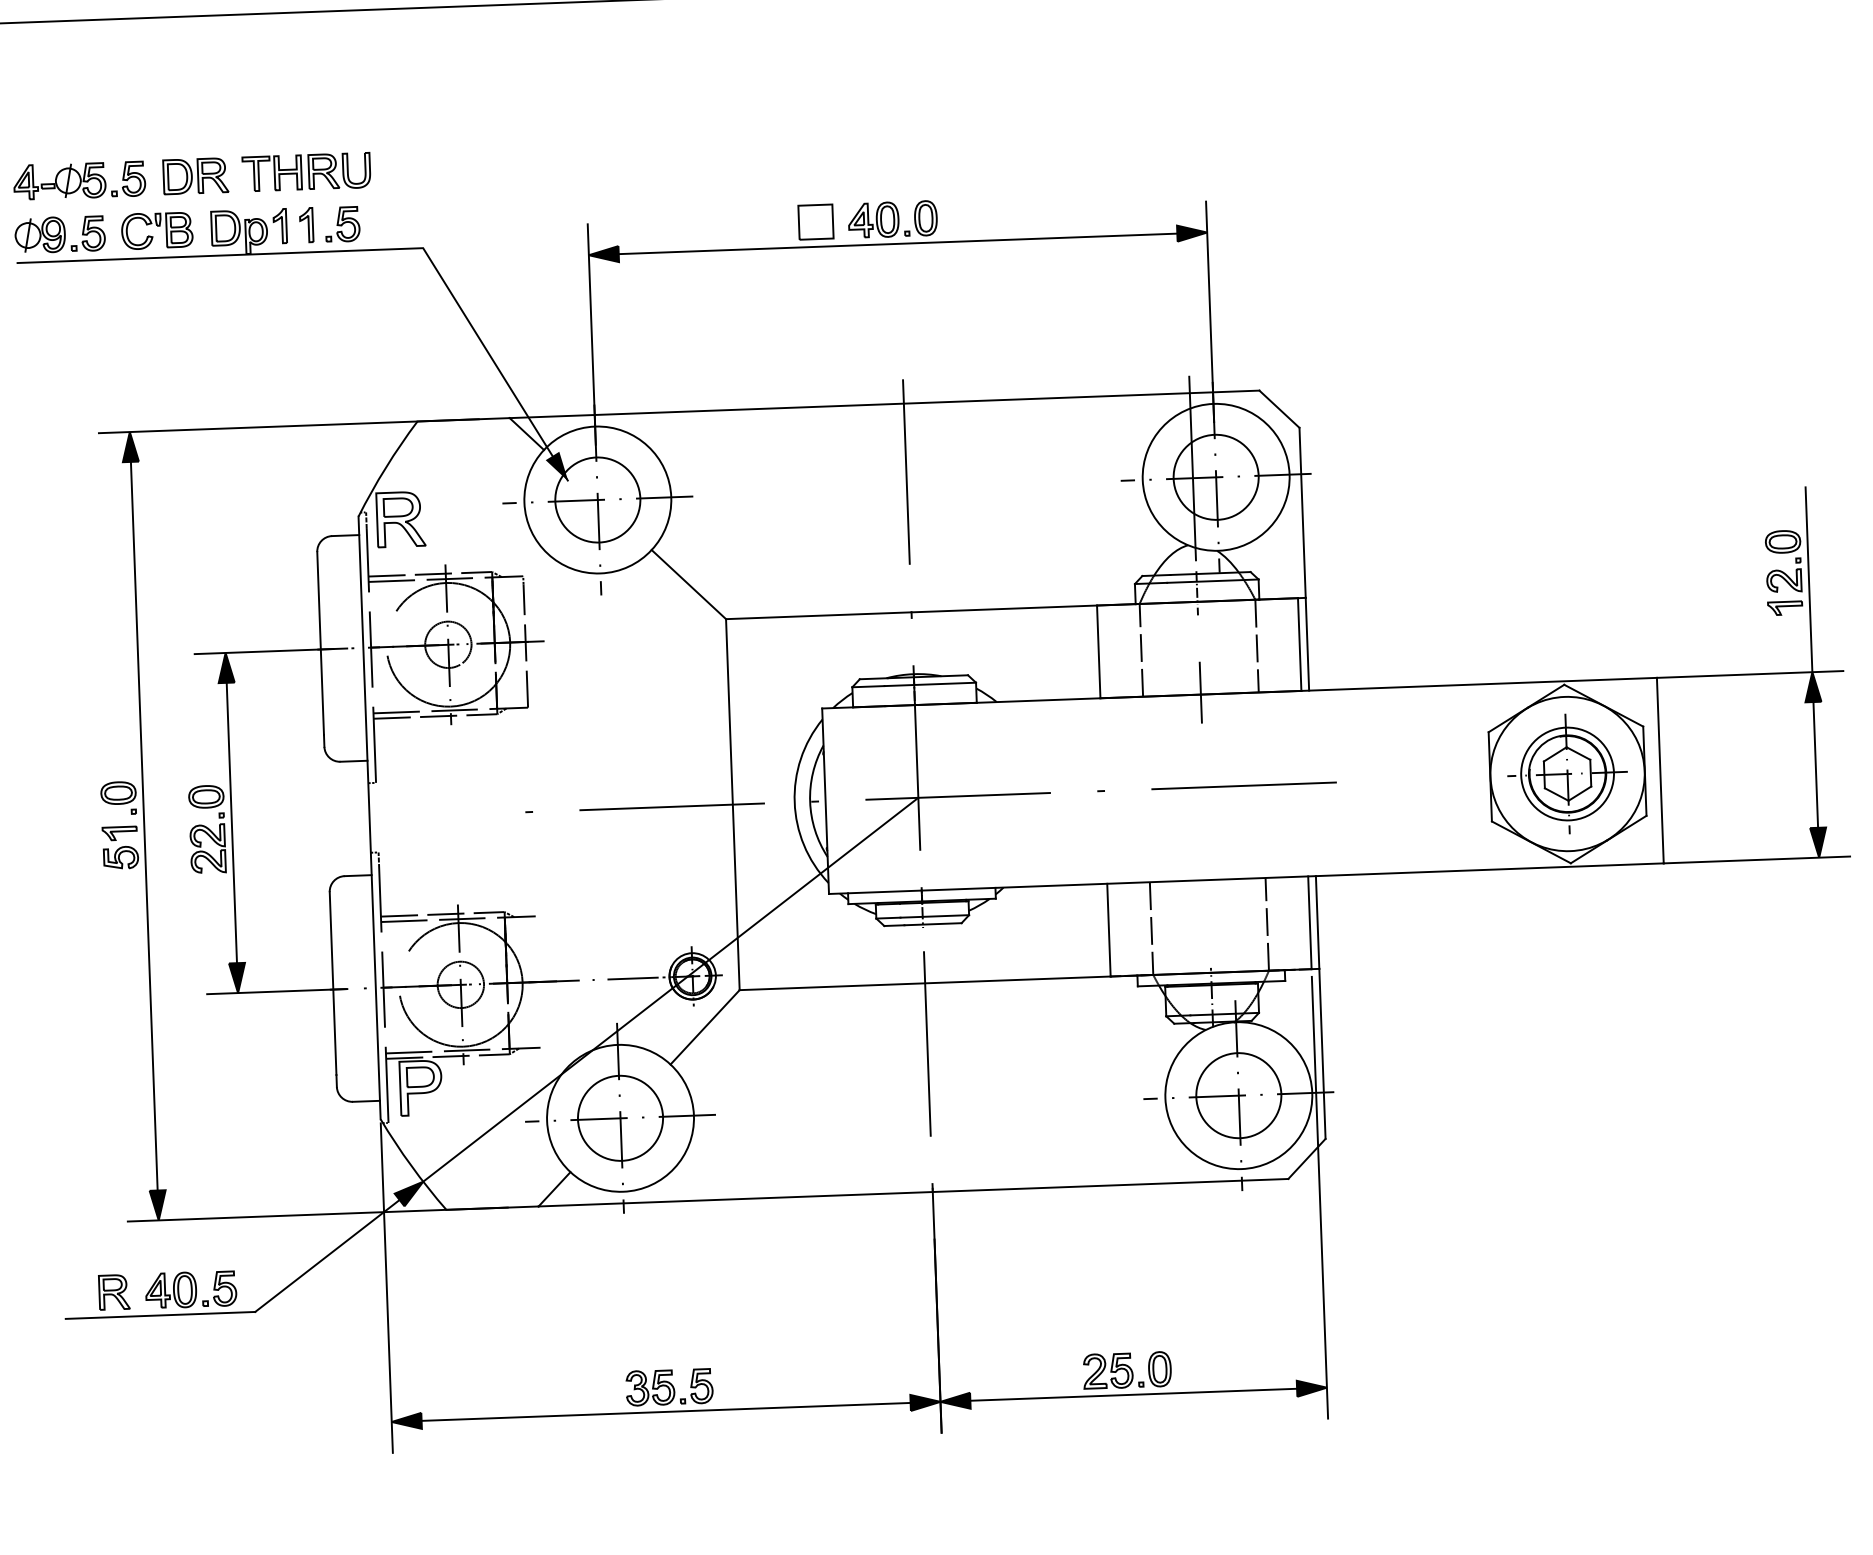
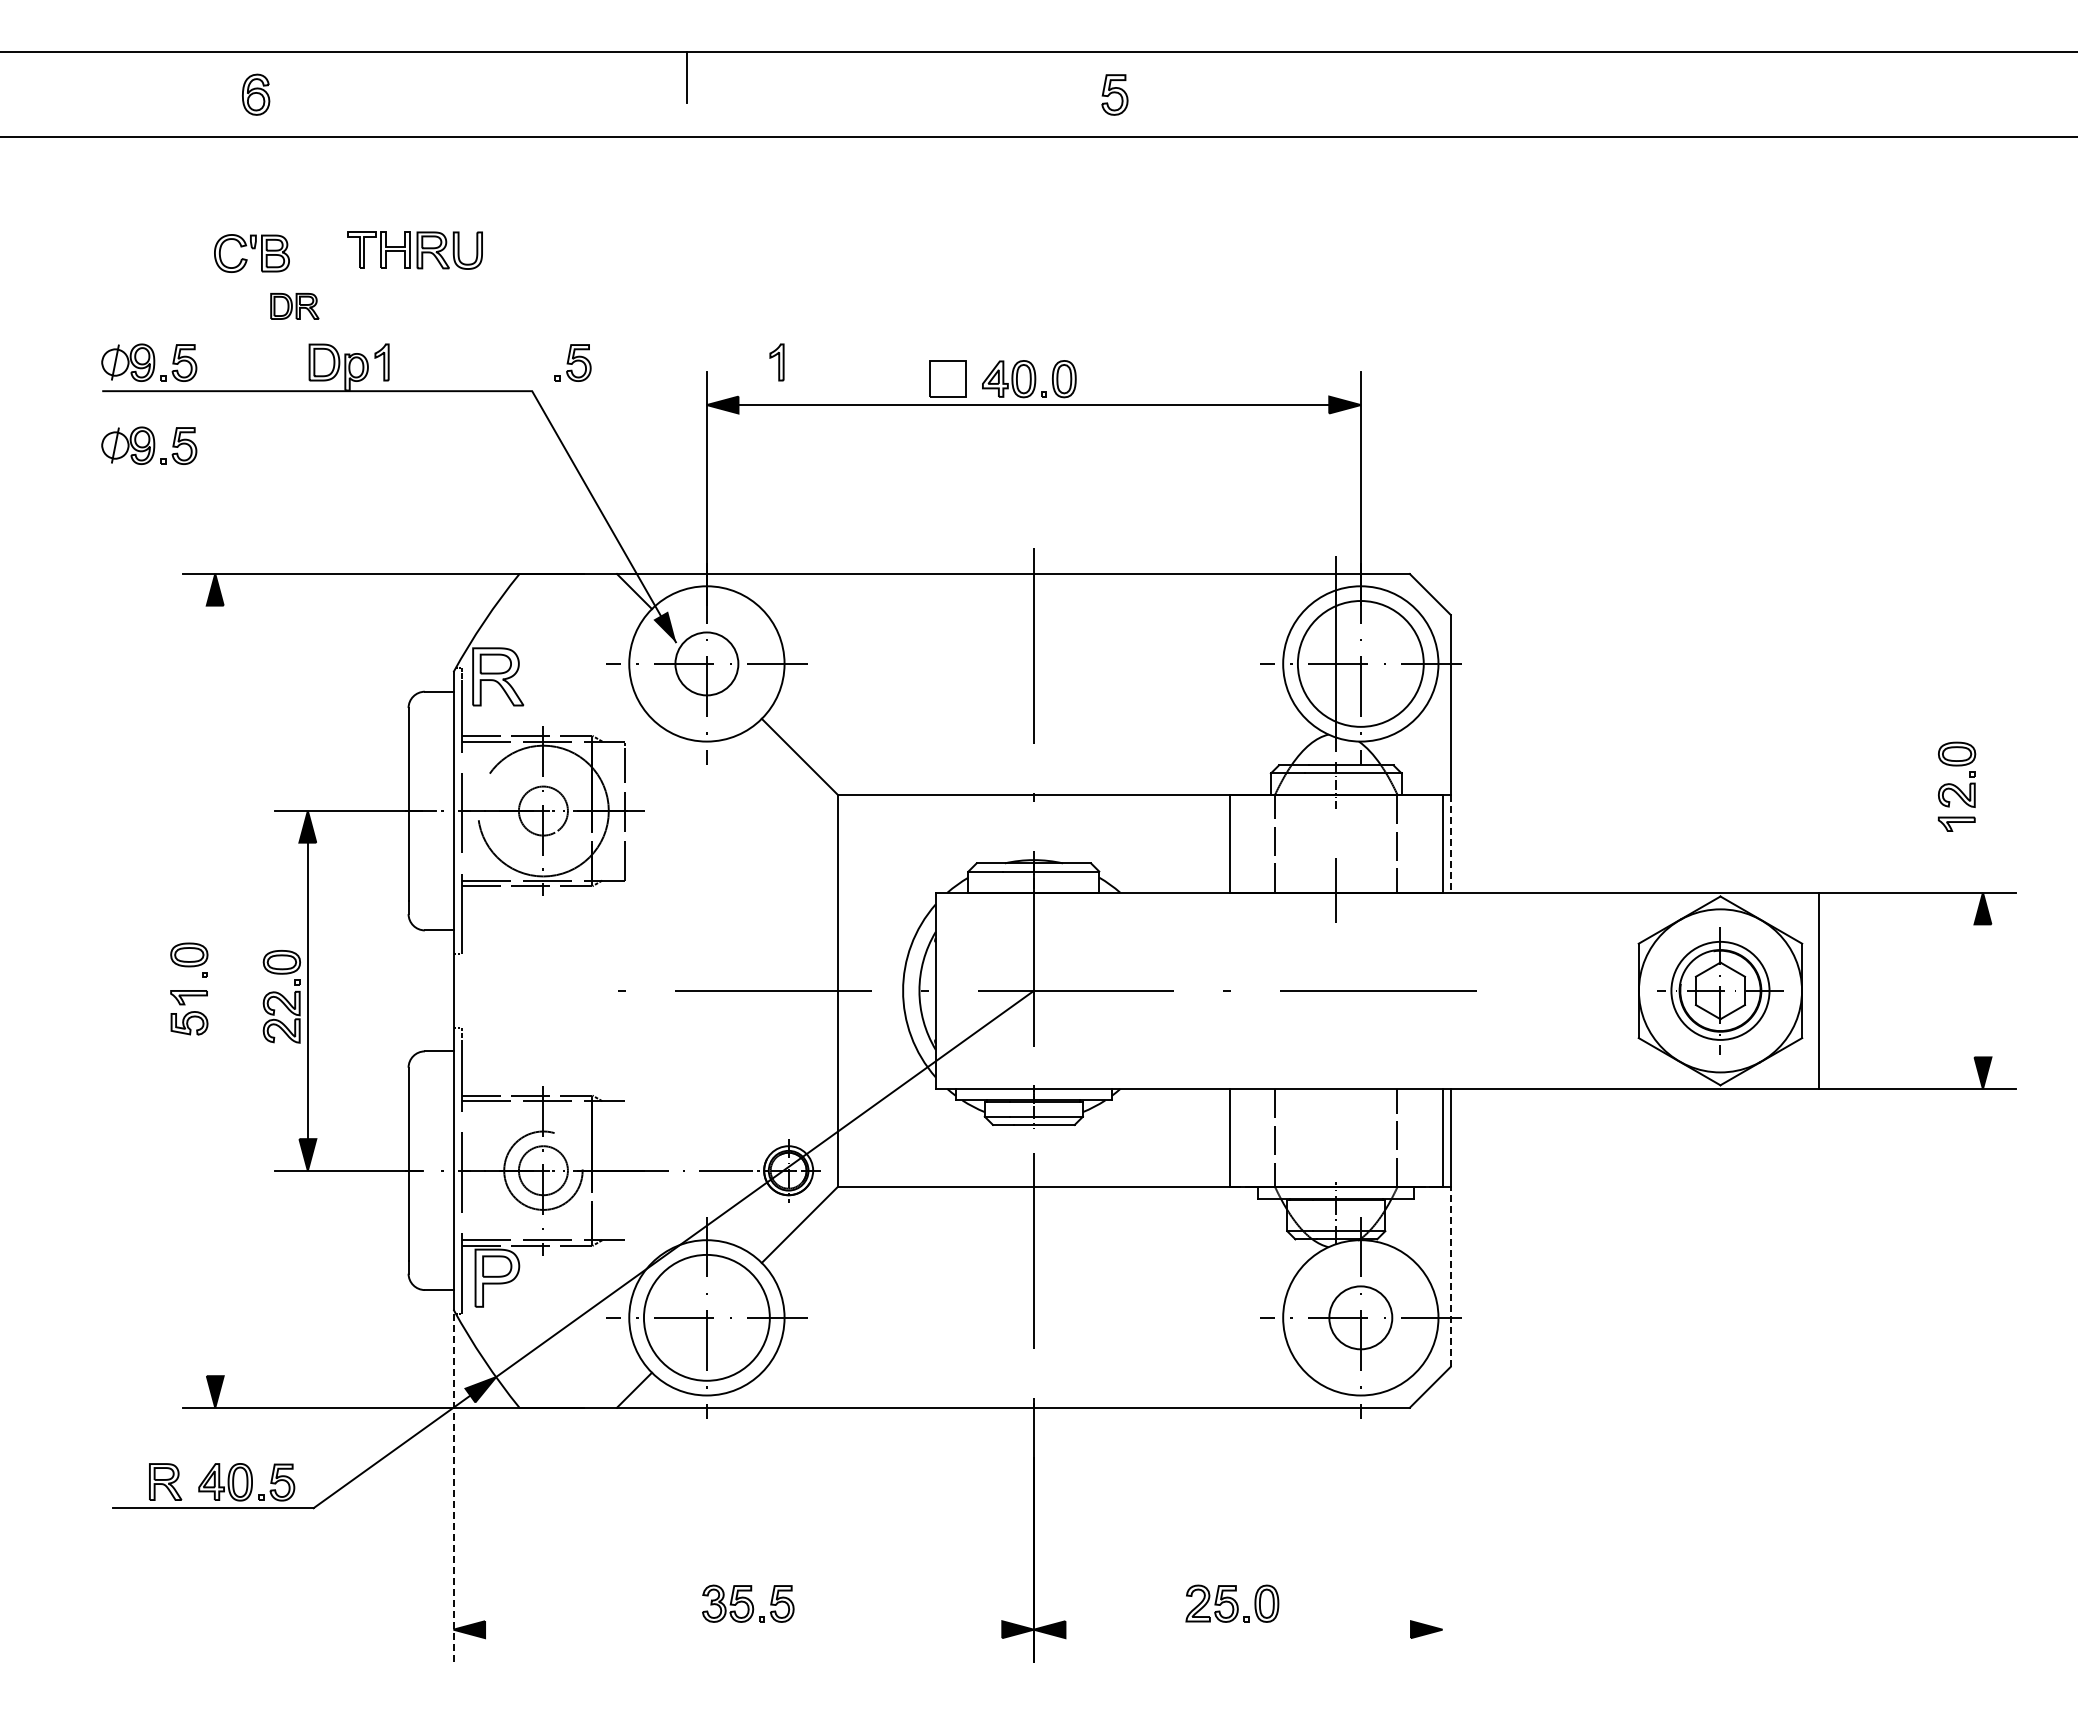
part: (306, 172) -> (414, 250), moved
part: (195, 176) -> (294, 306), size x0.7
part: (79, 180) -> (171, 306), removed
part: (342, 223) -> (572, 362), moved
part: (306, 225) -> (776, 362), moved
part: (156, 230) -> (251, 253), moved
part: (63, 312) -> (149, 445), added
circle: (1215, 476) -> (1360, 663), size x1.4
circle: (597, 499) -> (706, 663), size x0.7
line: (1808, 579) -> (1982, 794), removed
line: (1307, 644) -> (1450, 844), solid -> dashed
line: (1815, 764) -> (1982, 990), removed
line: (144, 825) -> (215, 990), removed
circle: (460, 984) -> (543, 1170), size x0.6
line: (1322, 1053) -> (1450, 1276), solid -> dashed
circle: (1238, 1095) -> (1360, 1317), size x0.7
circle: (620, 1118) -> (706, 1317), size x1.4
line: (1319, 1197) -> (1442, 1428), removed
line: (386, 1288) -> (453, 1488), solid -> dashed
line: (1133, 1394) -> (1237, 1629), removed
line: (665, 1411) -> (743, 1629), removed

